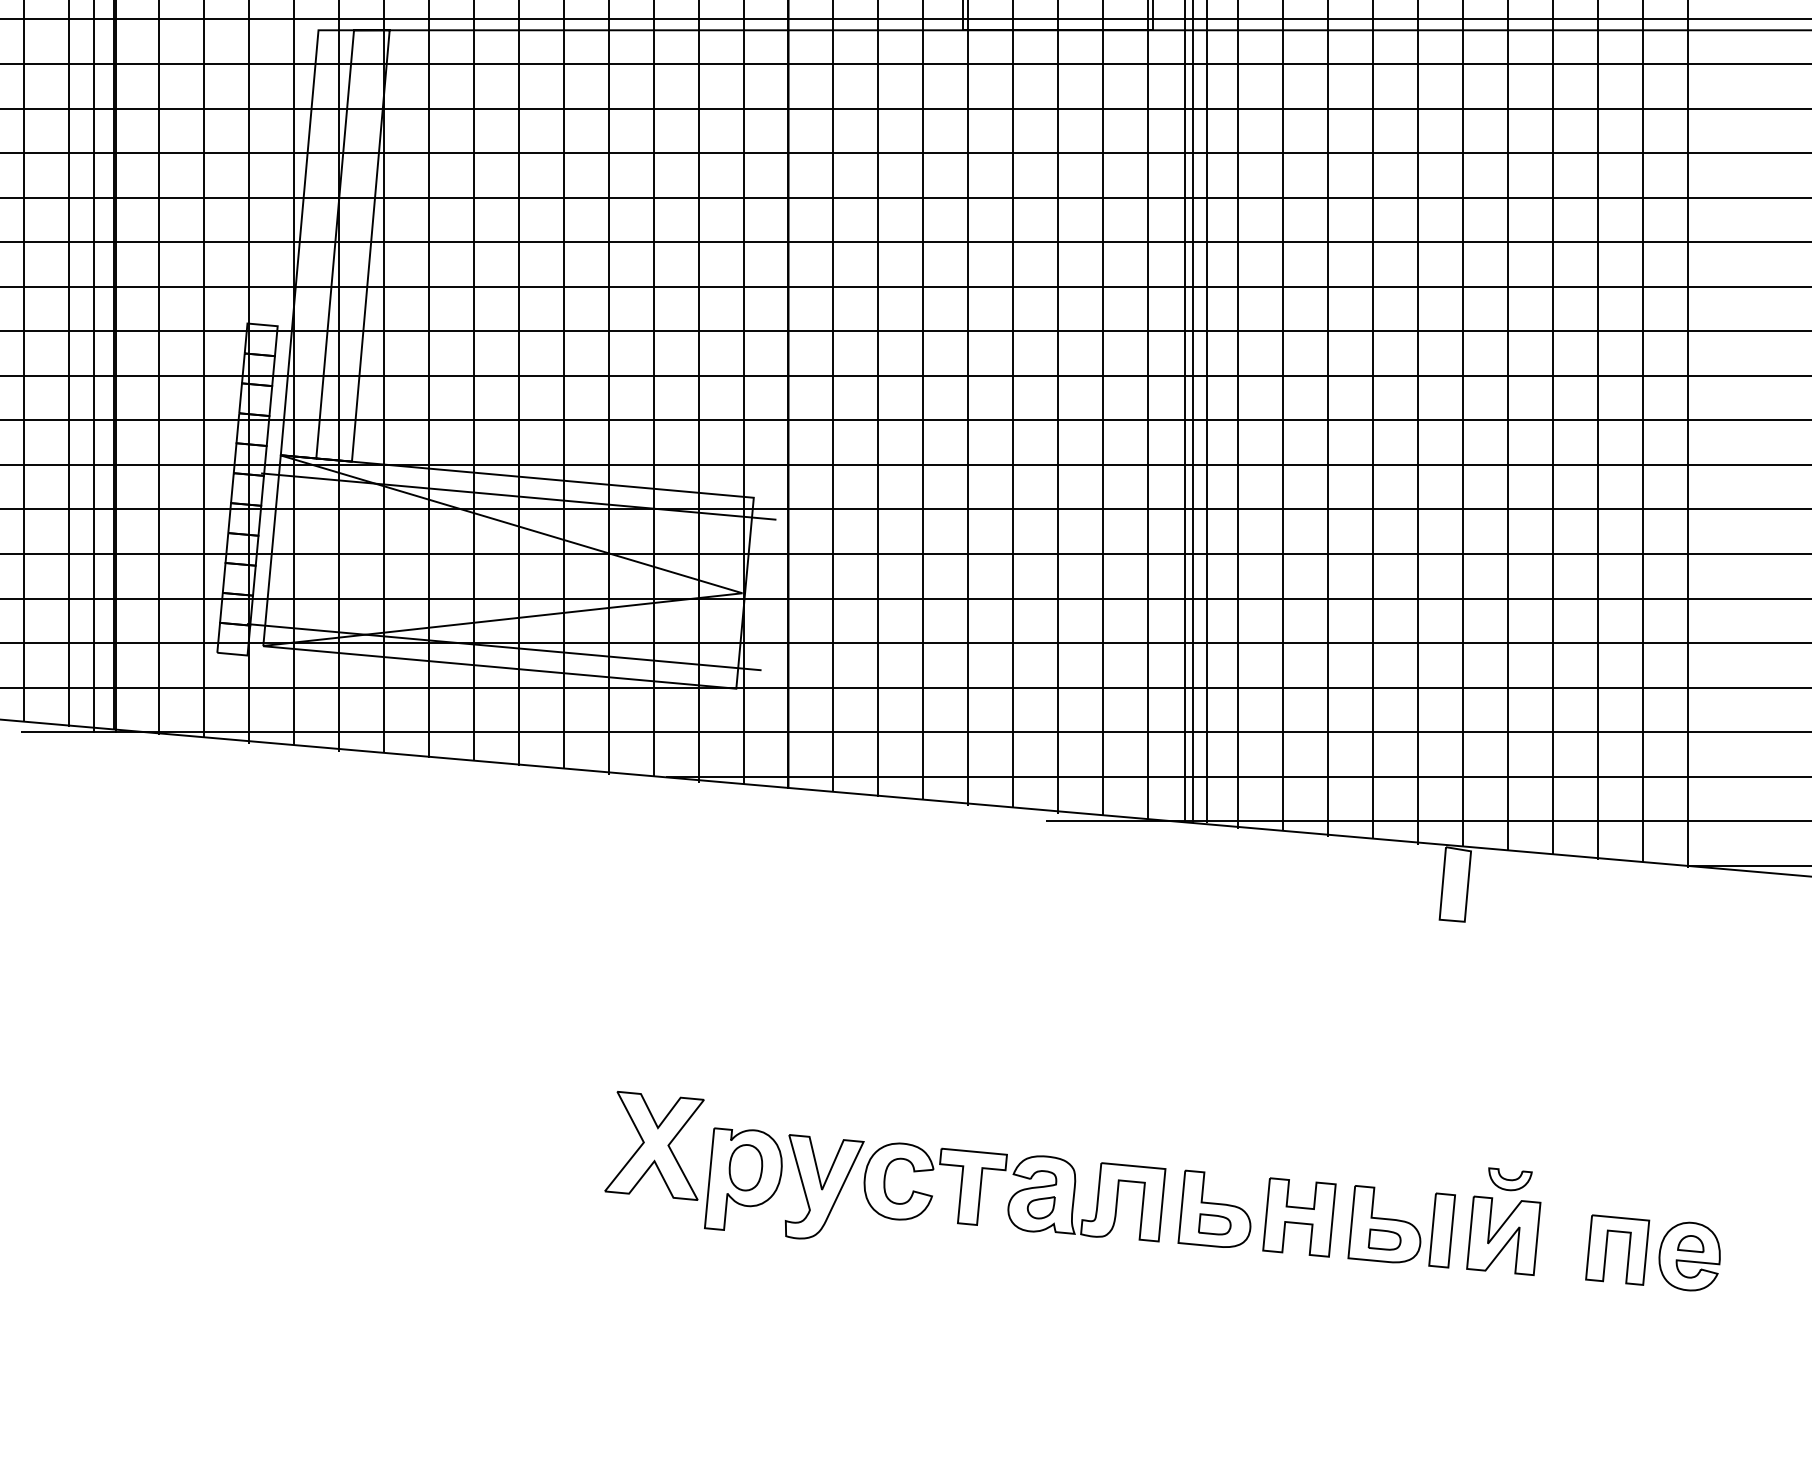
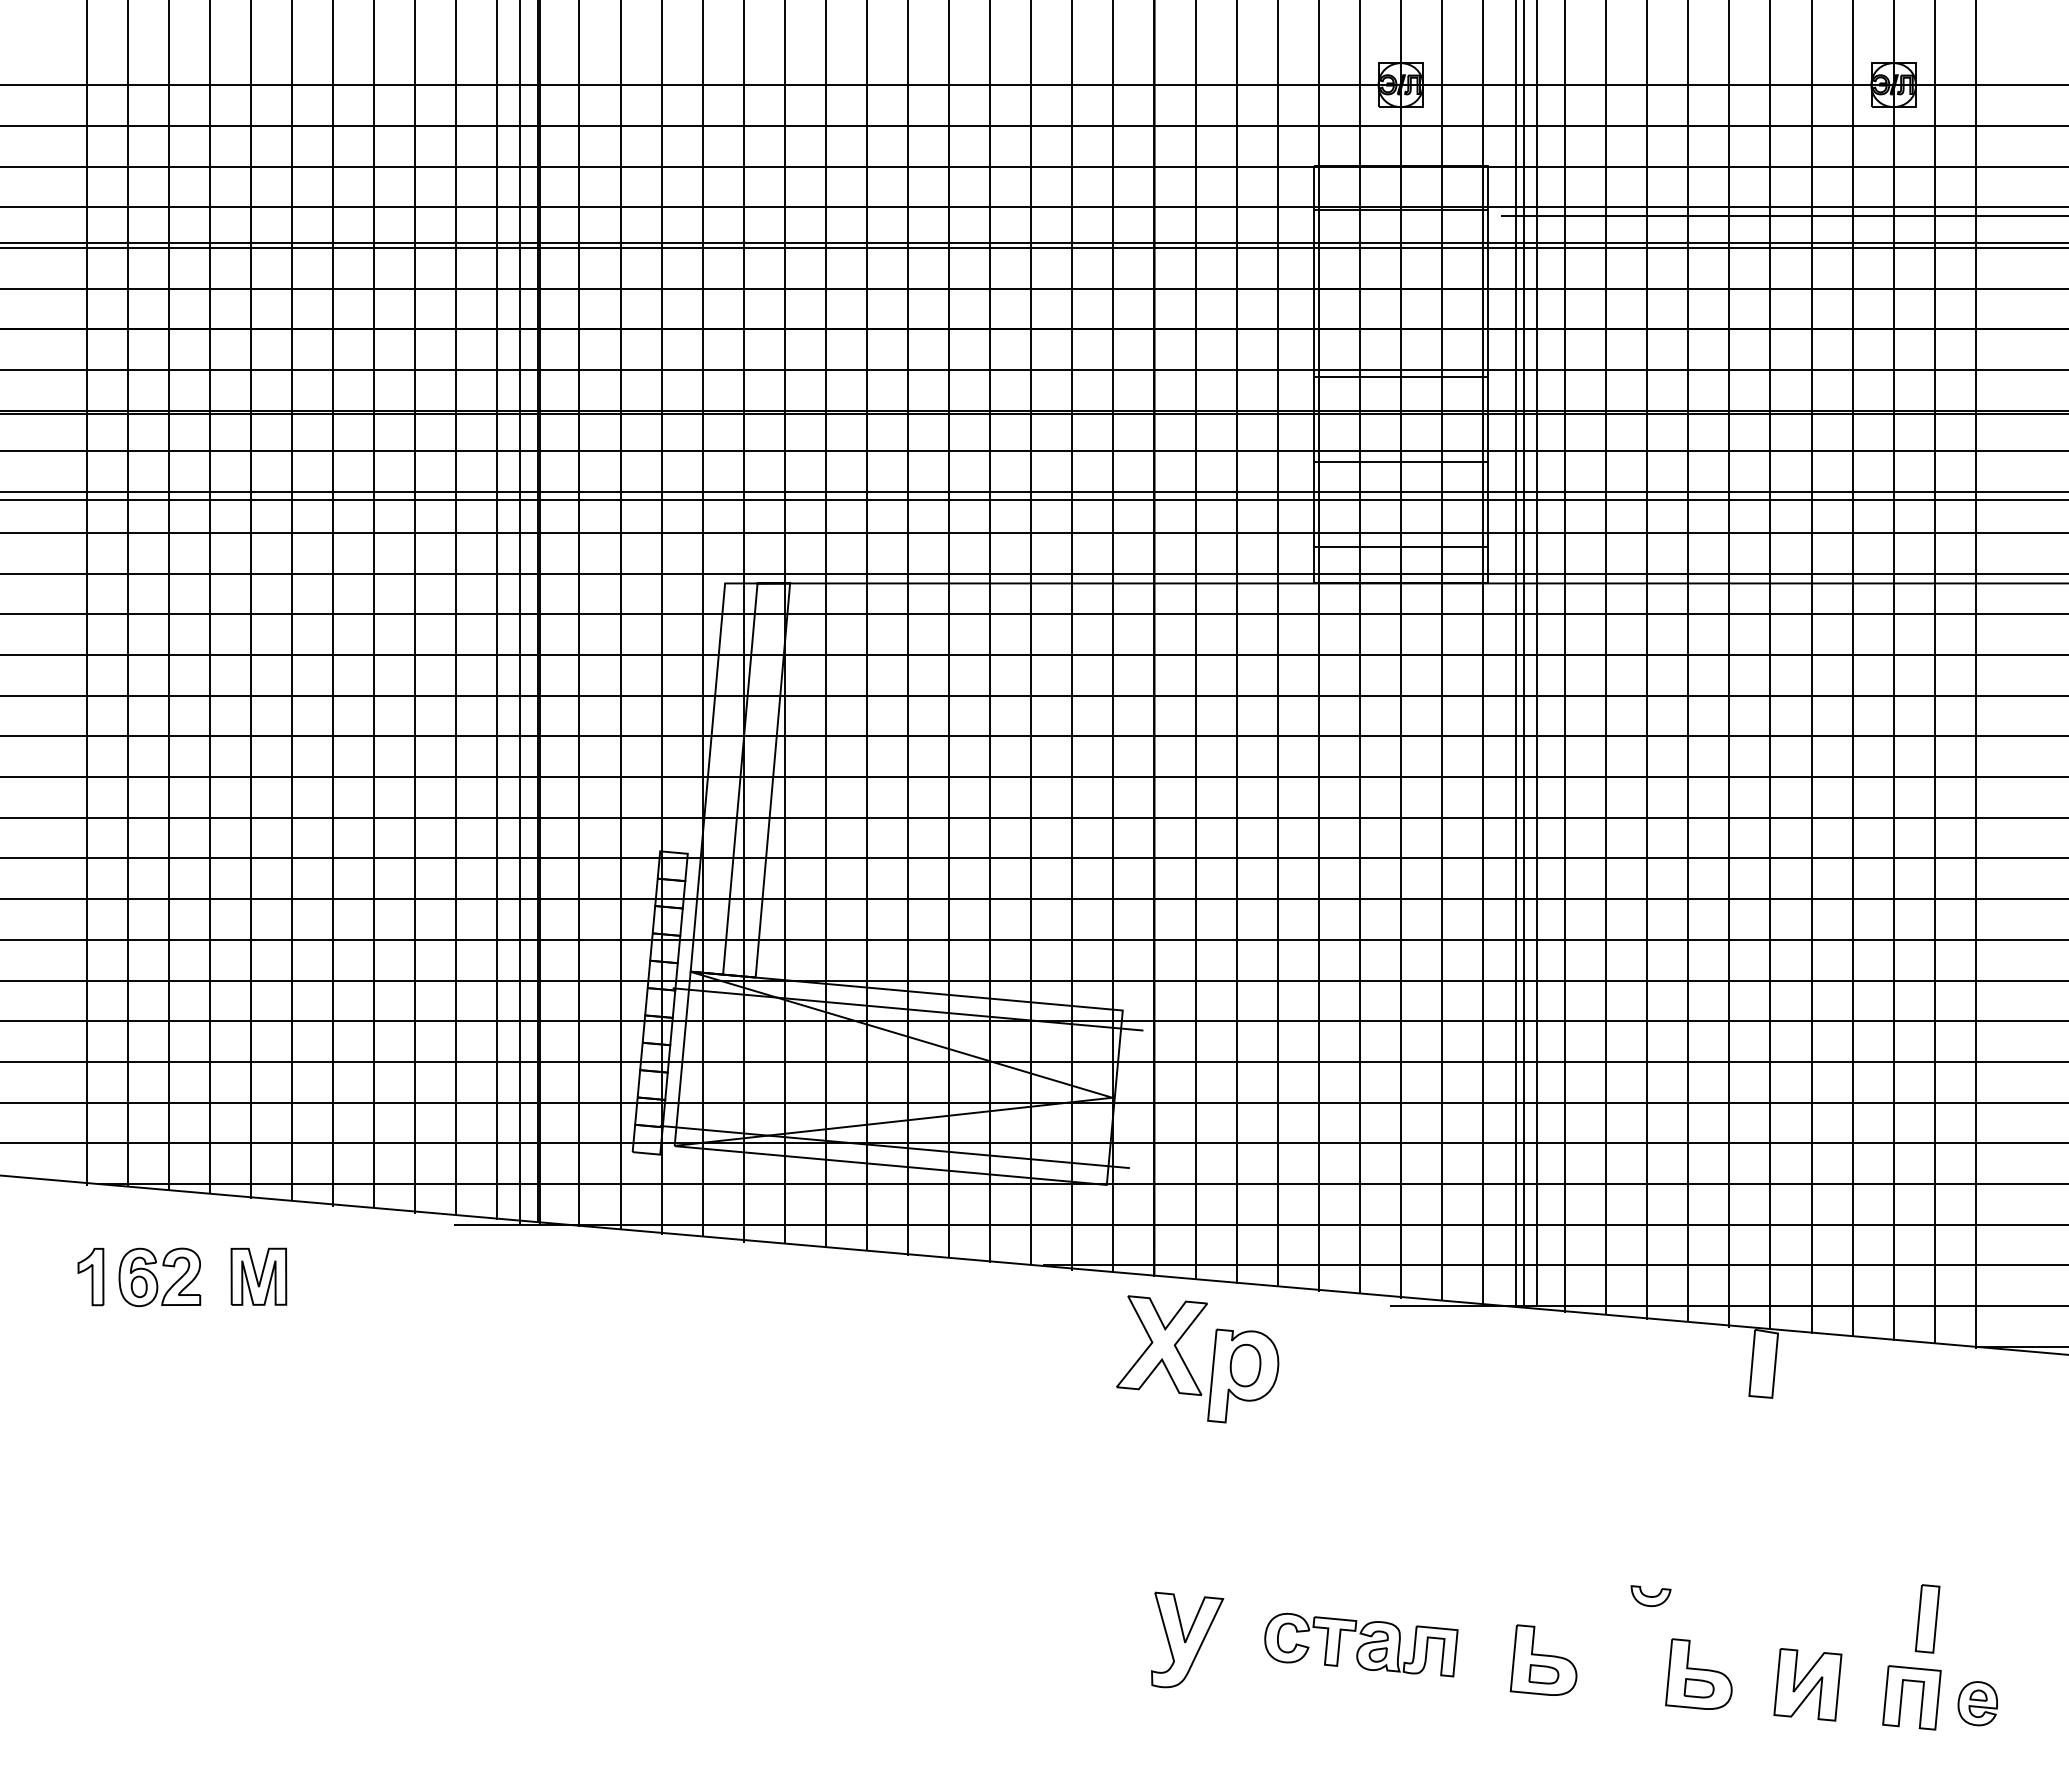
part: (681, 1166) -> (1186, 1364), moved
part: (1509, 1179) -> (1650, 1596), moved
part: (1015, 1191) -> (1361, 1644), size x0.7
part: (1299, 1216) -> (1621, 1667), removed
part: (1442, 1230) -> (1927, 1618), moved
part: (1689, 1256) -> (1977, 1703), size x0.7

